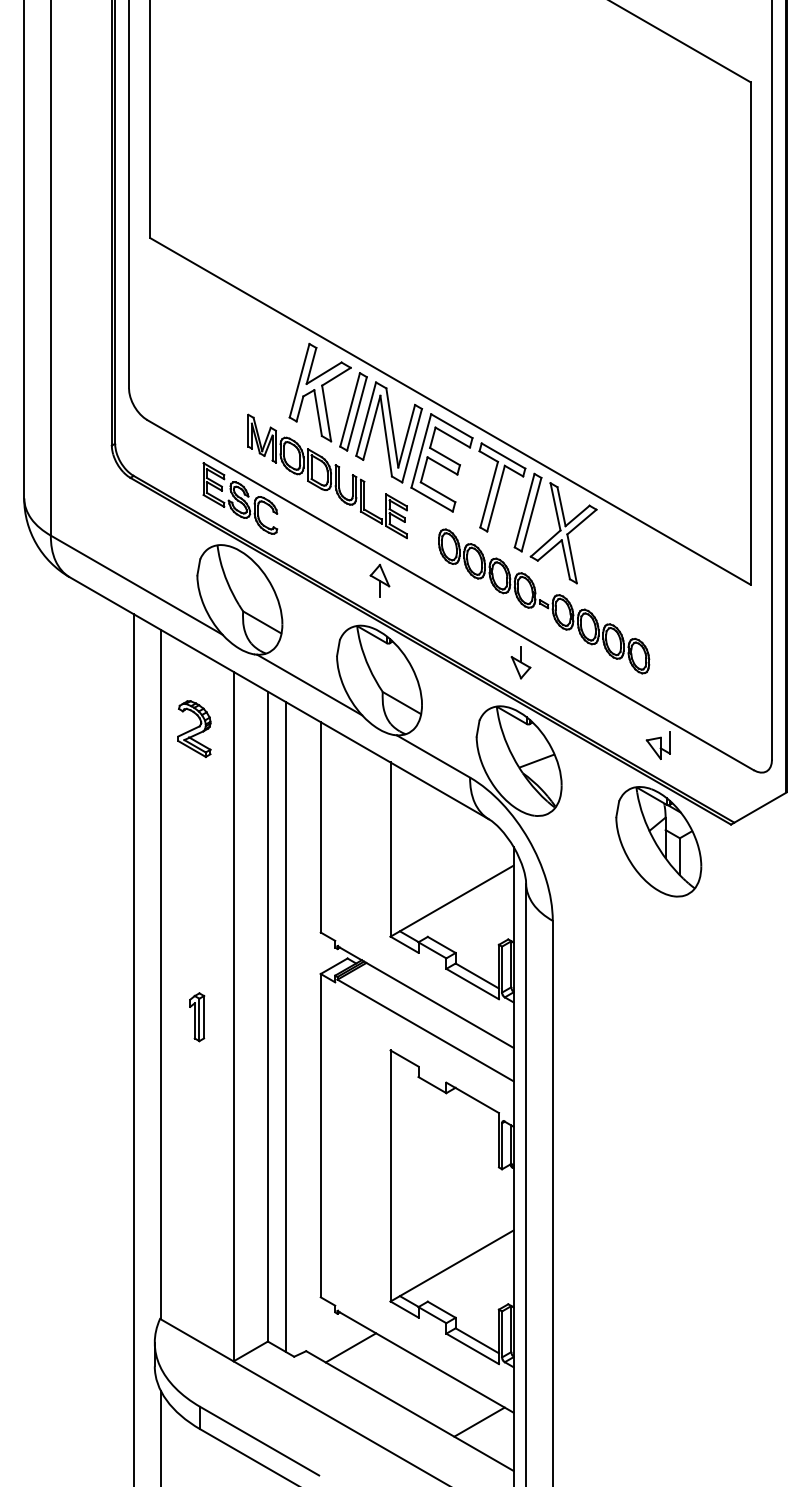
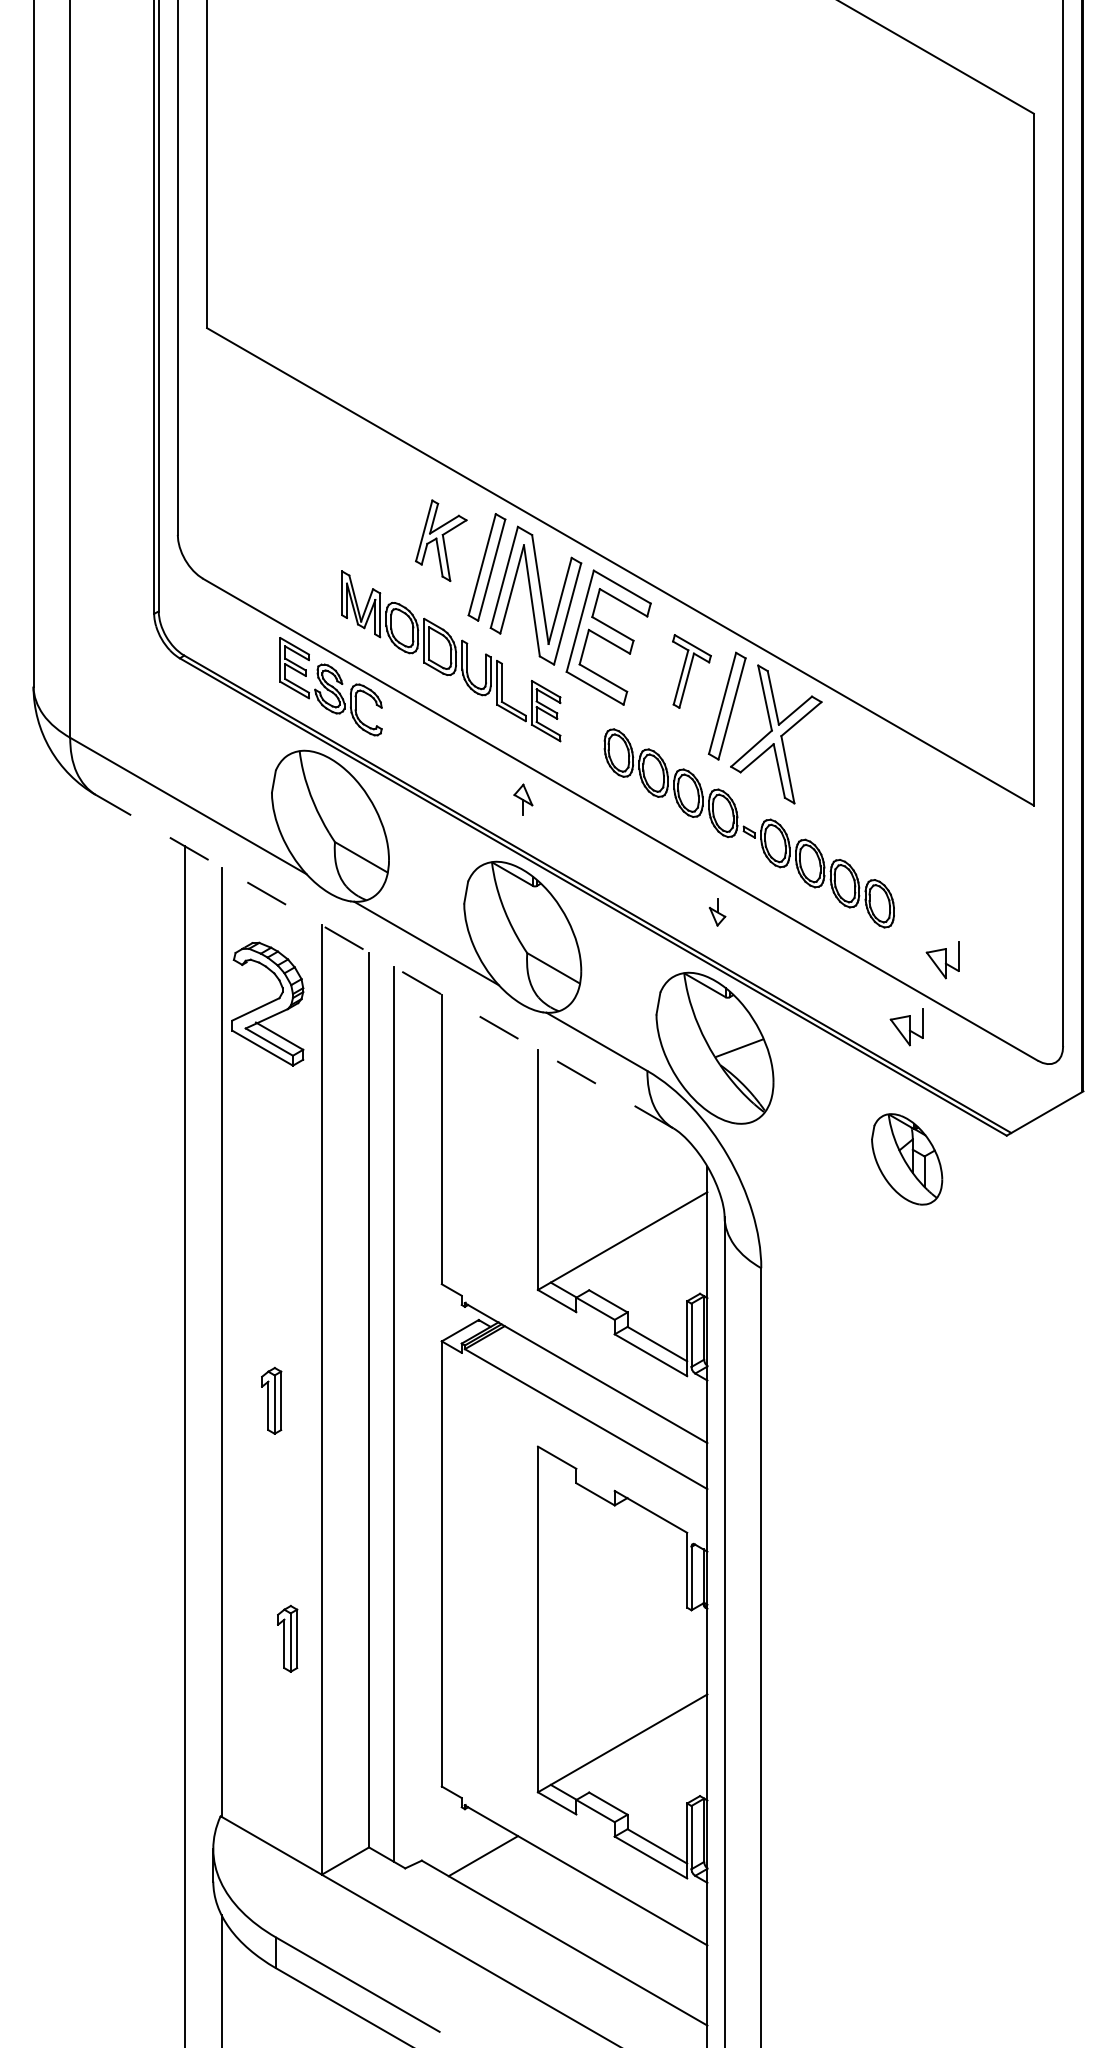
part: (320, 392) -> (441, 540), size x0.6
part: (502, 487) -> (691, 671), size x0.6
part: (380, 580) -> (523, 799), size x0.7
part: (520, 662) -> (717, 912), size x0.6
part: (684, 697) -> (942, 960), added
line: (279, 698) -> (384, 961), solid -> dashed
part: (194, 728) -> (267, 1003), size x1.6
part: (658, 841) -> (906, 1159), size x0.6
part: (208, 1189) -> (287, 1638), added
line: (479, 1422) -> (660, 1958), removed

